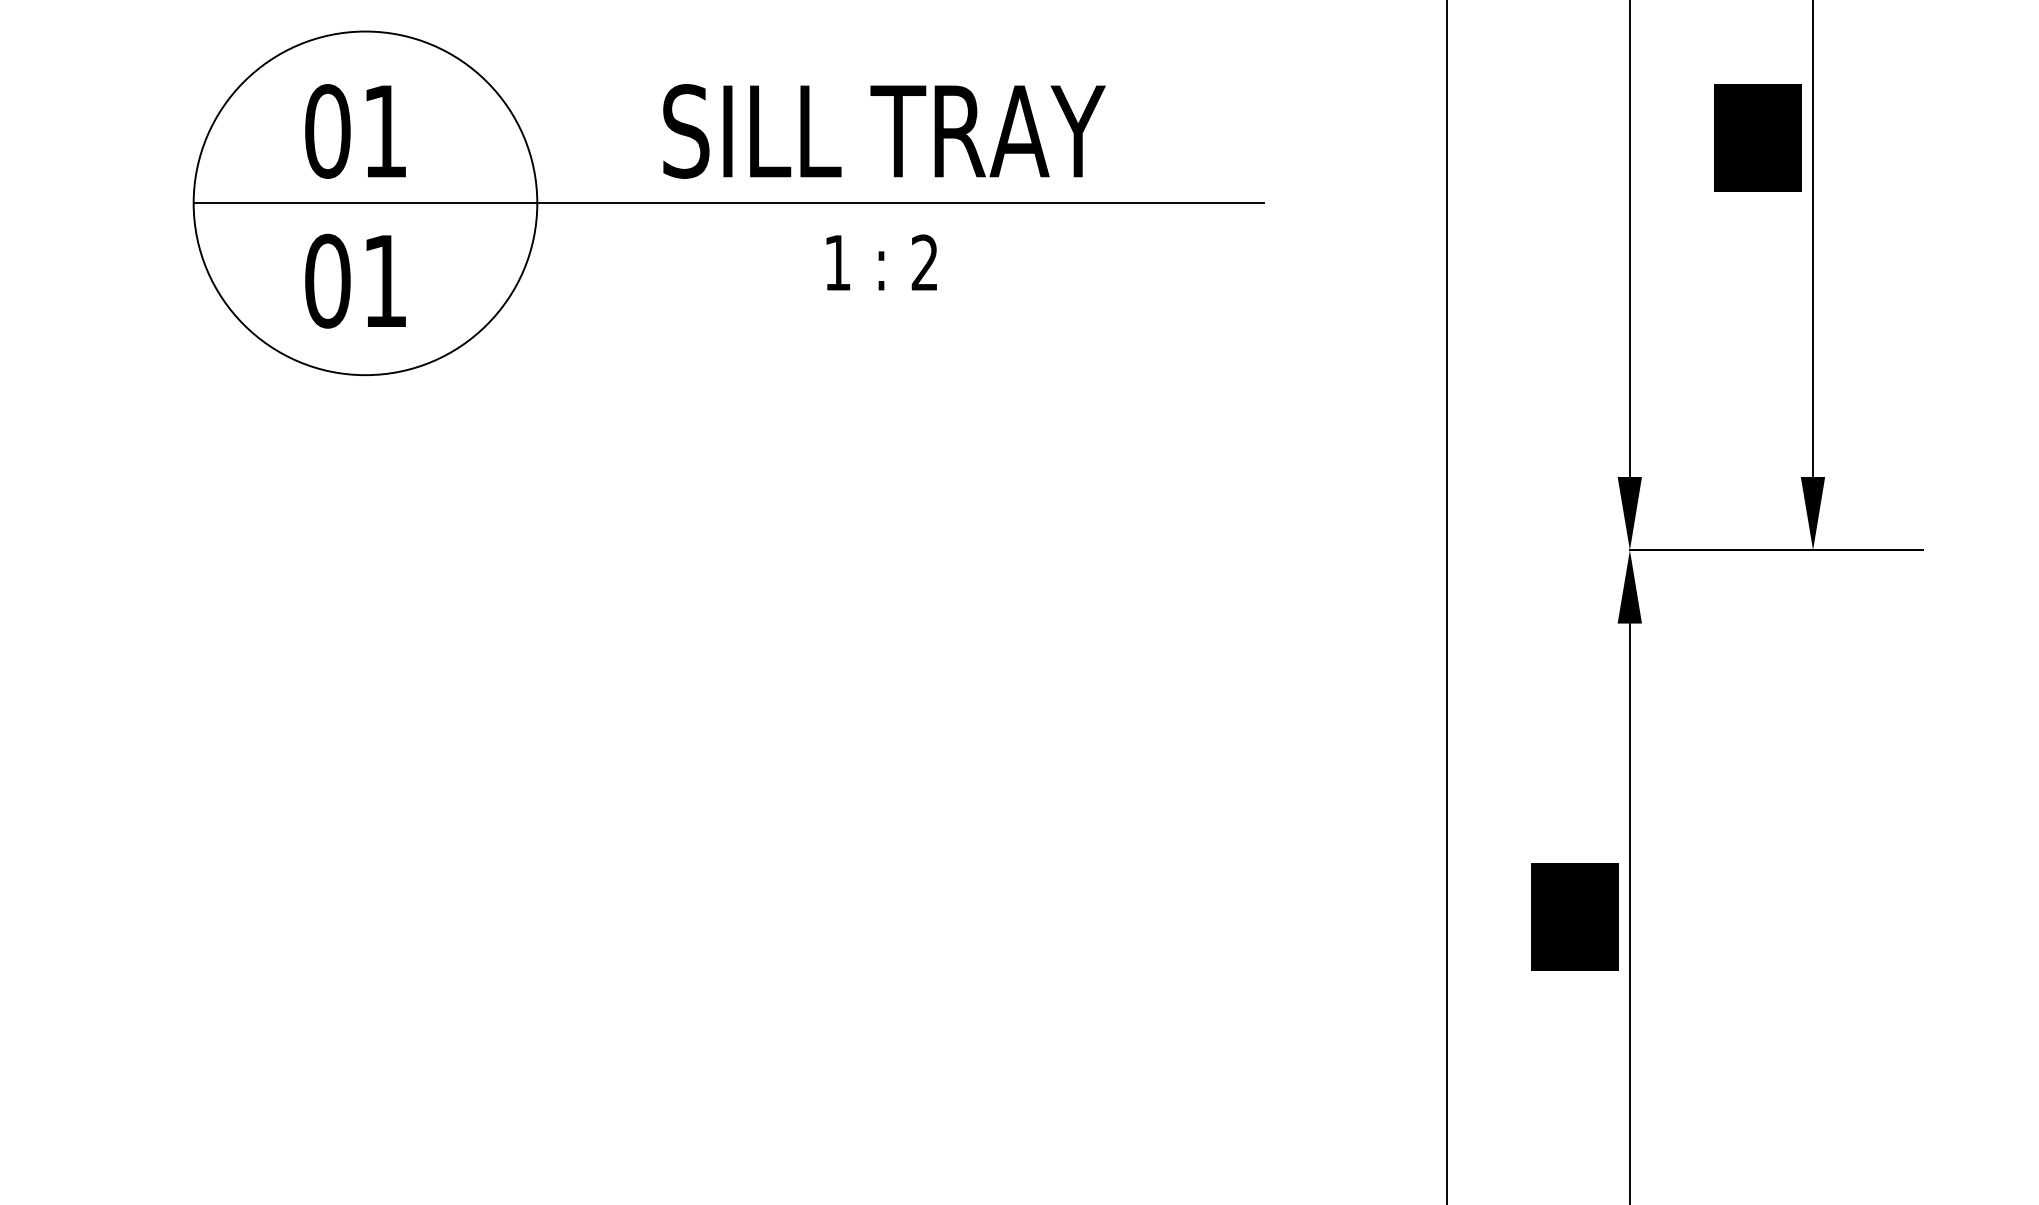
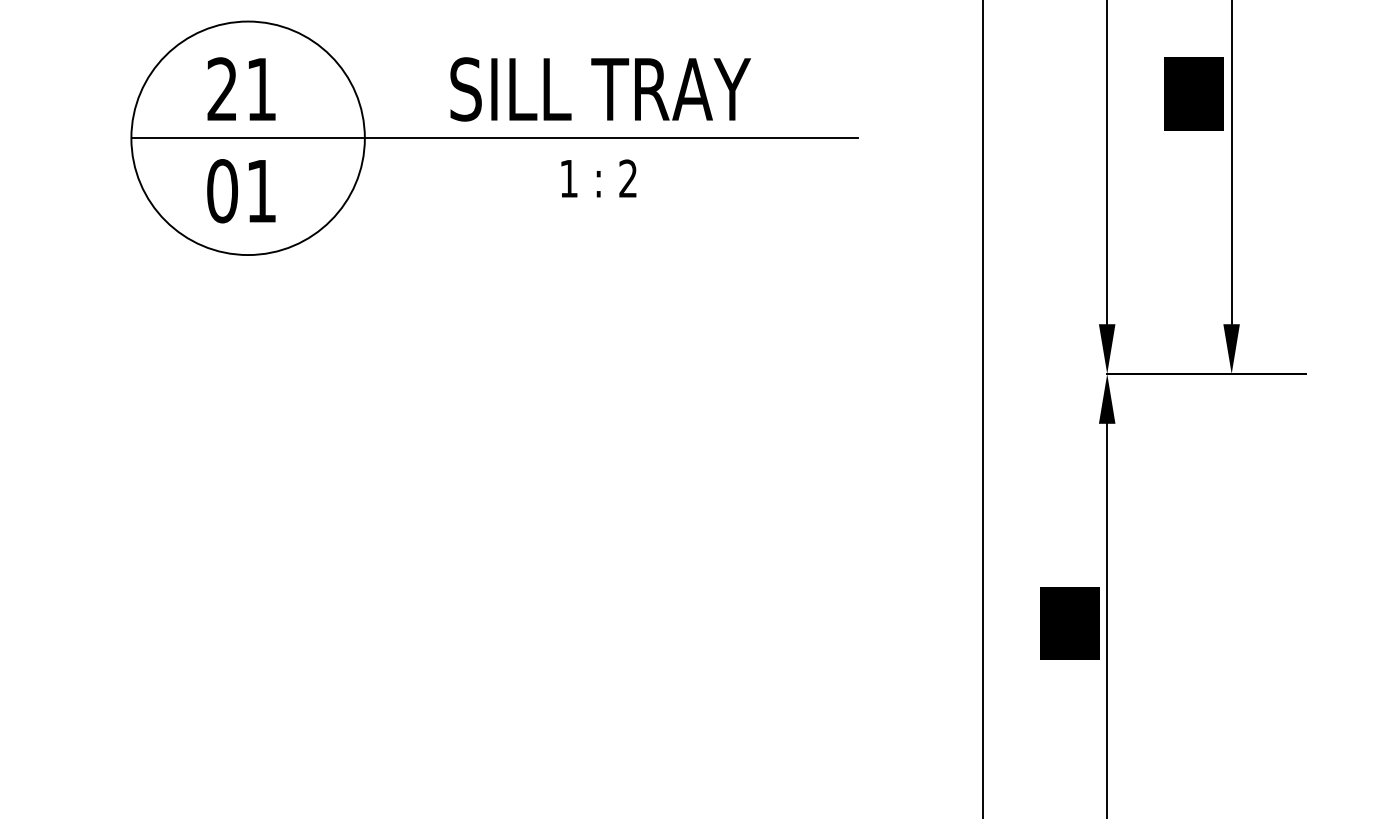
text: (327, 131) -> (222, 89), 01 -> 21

